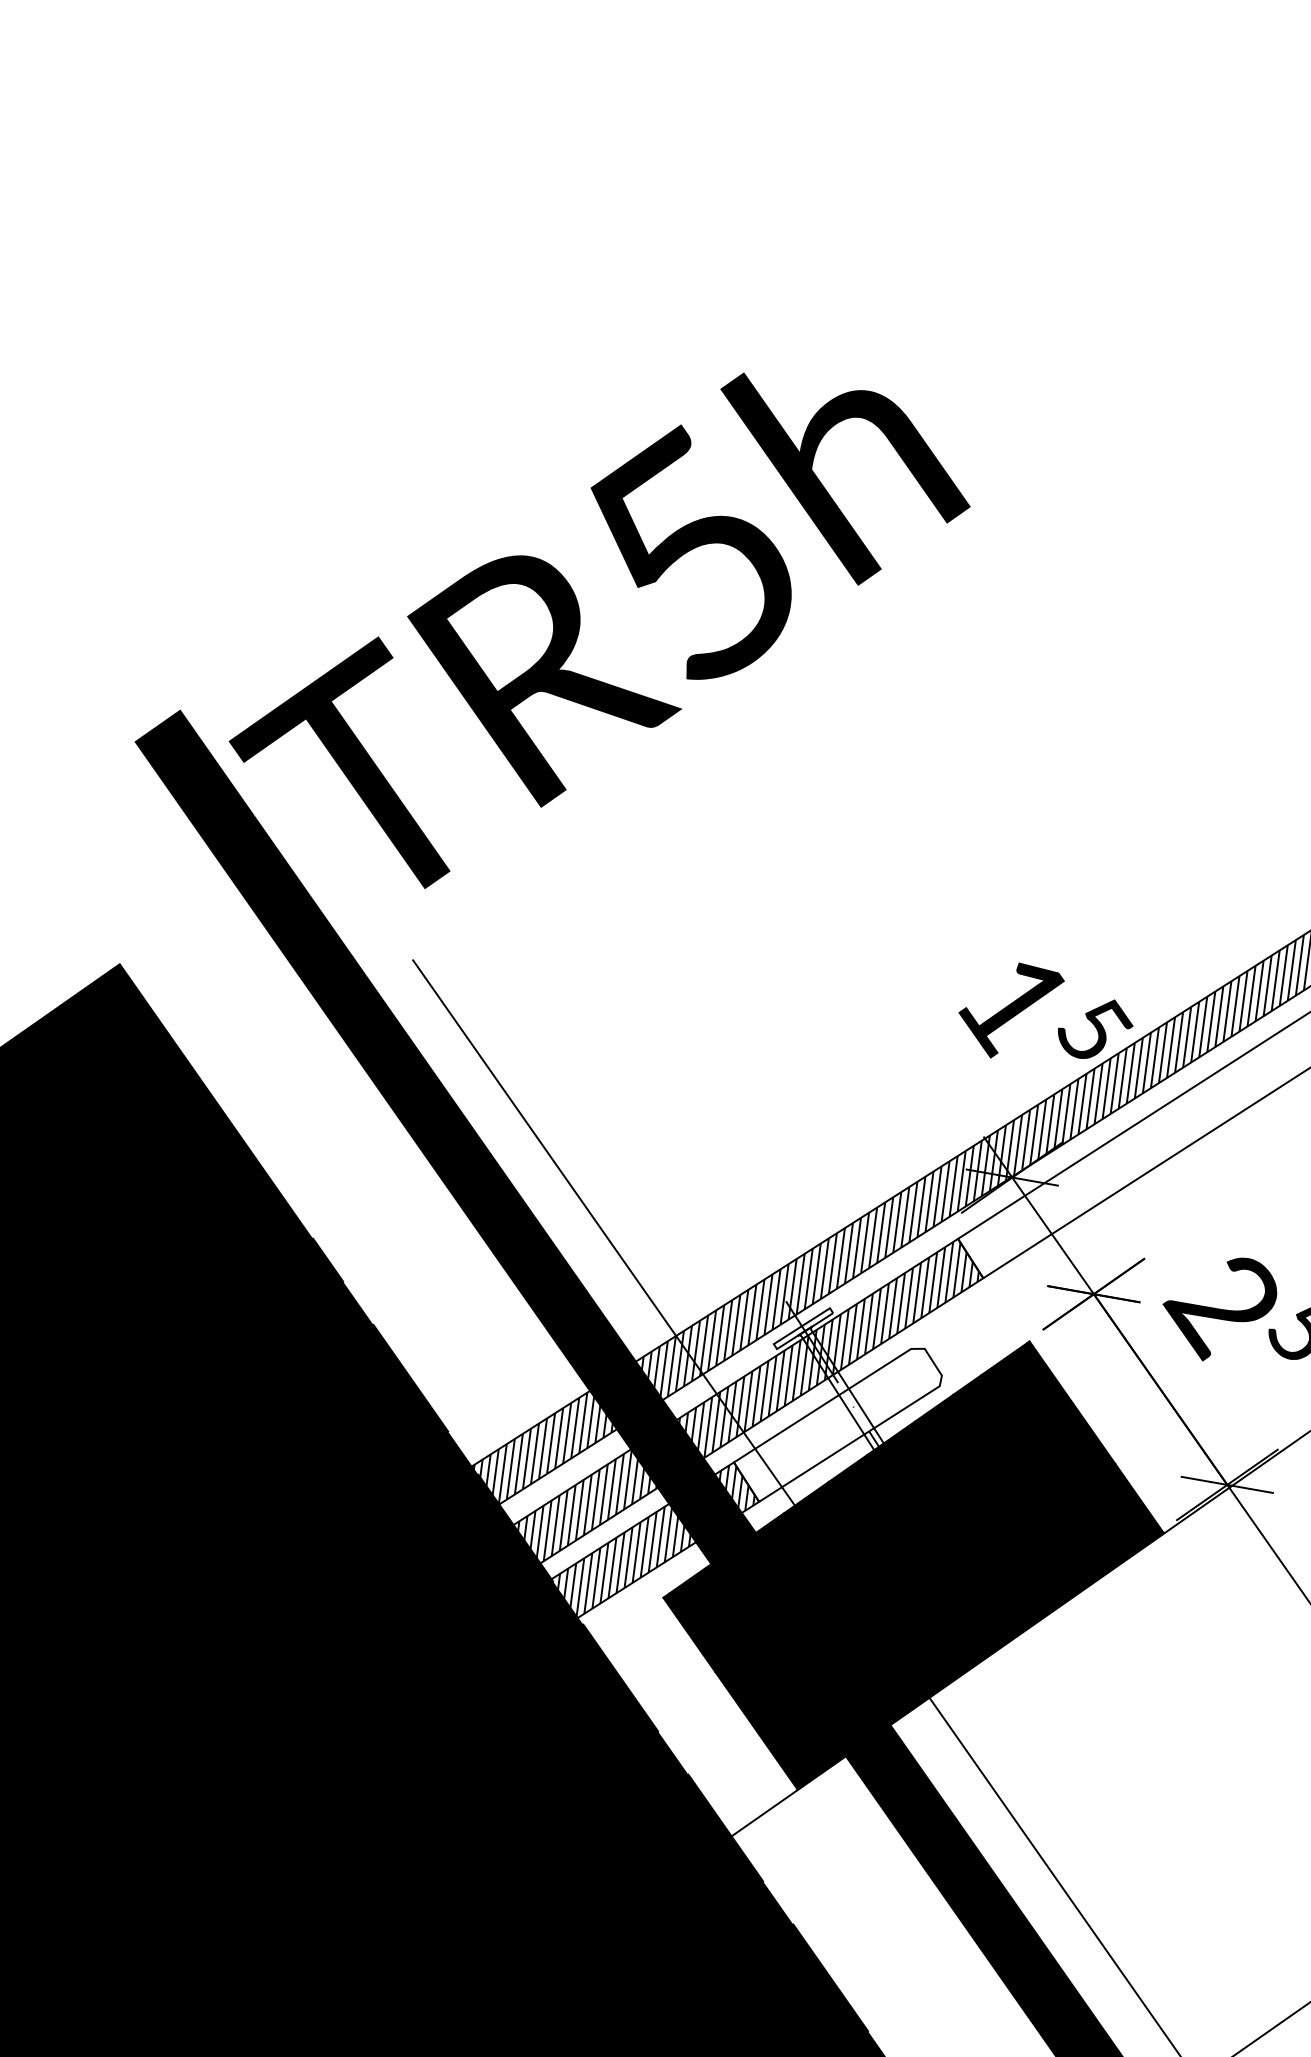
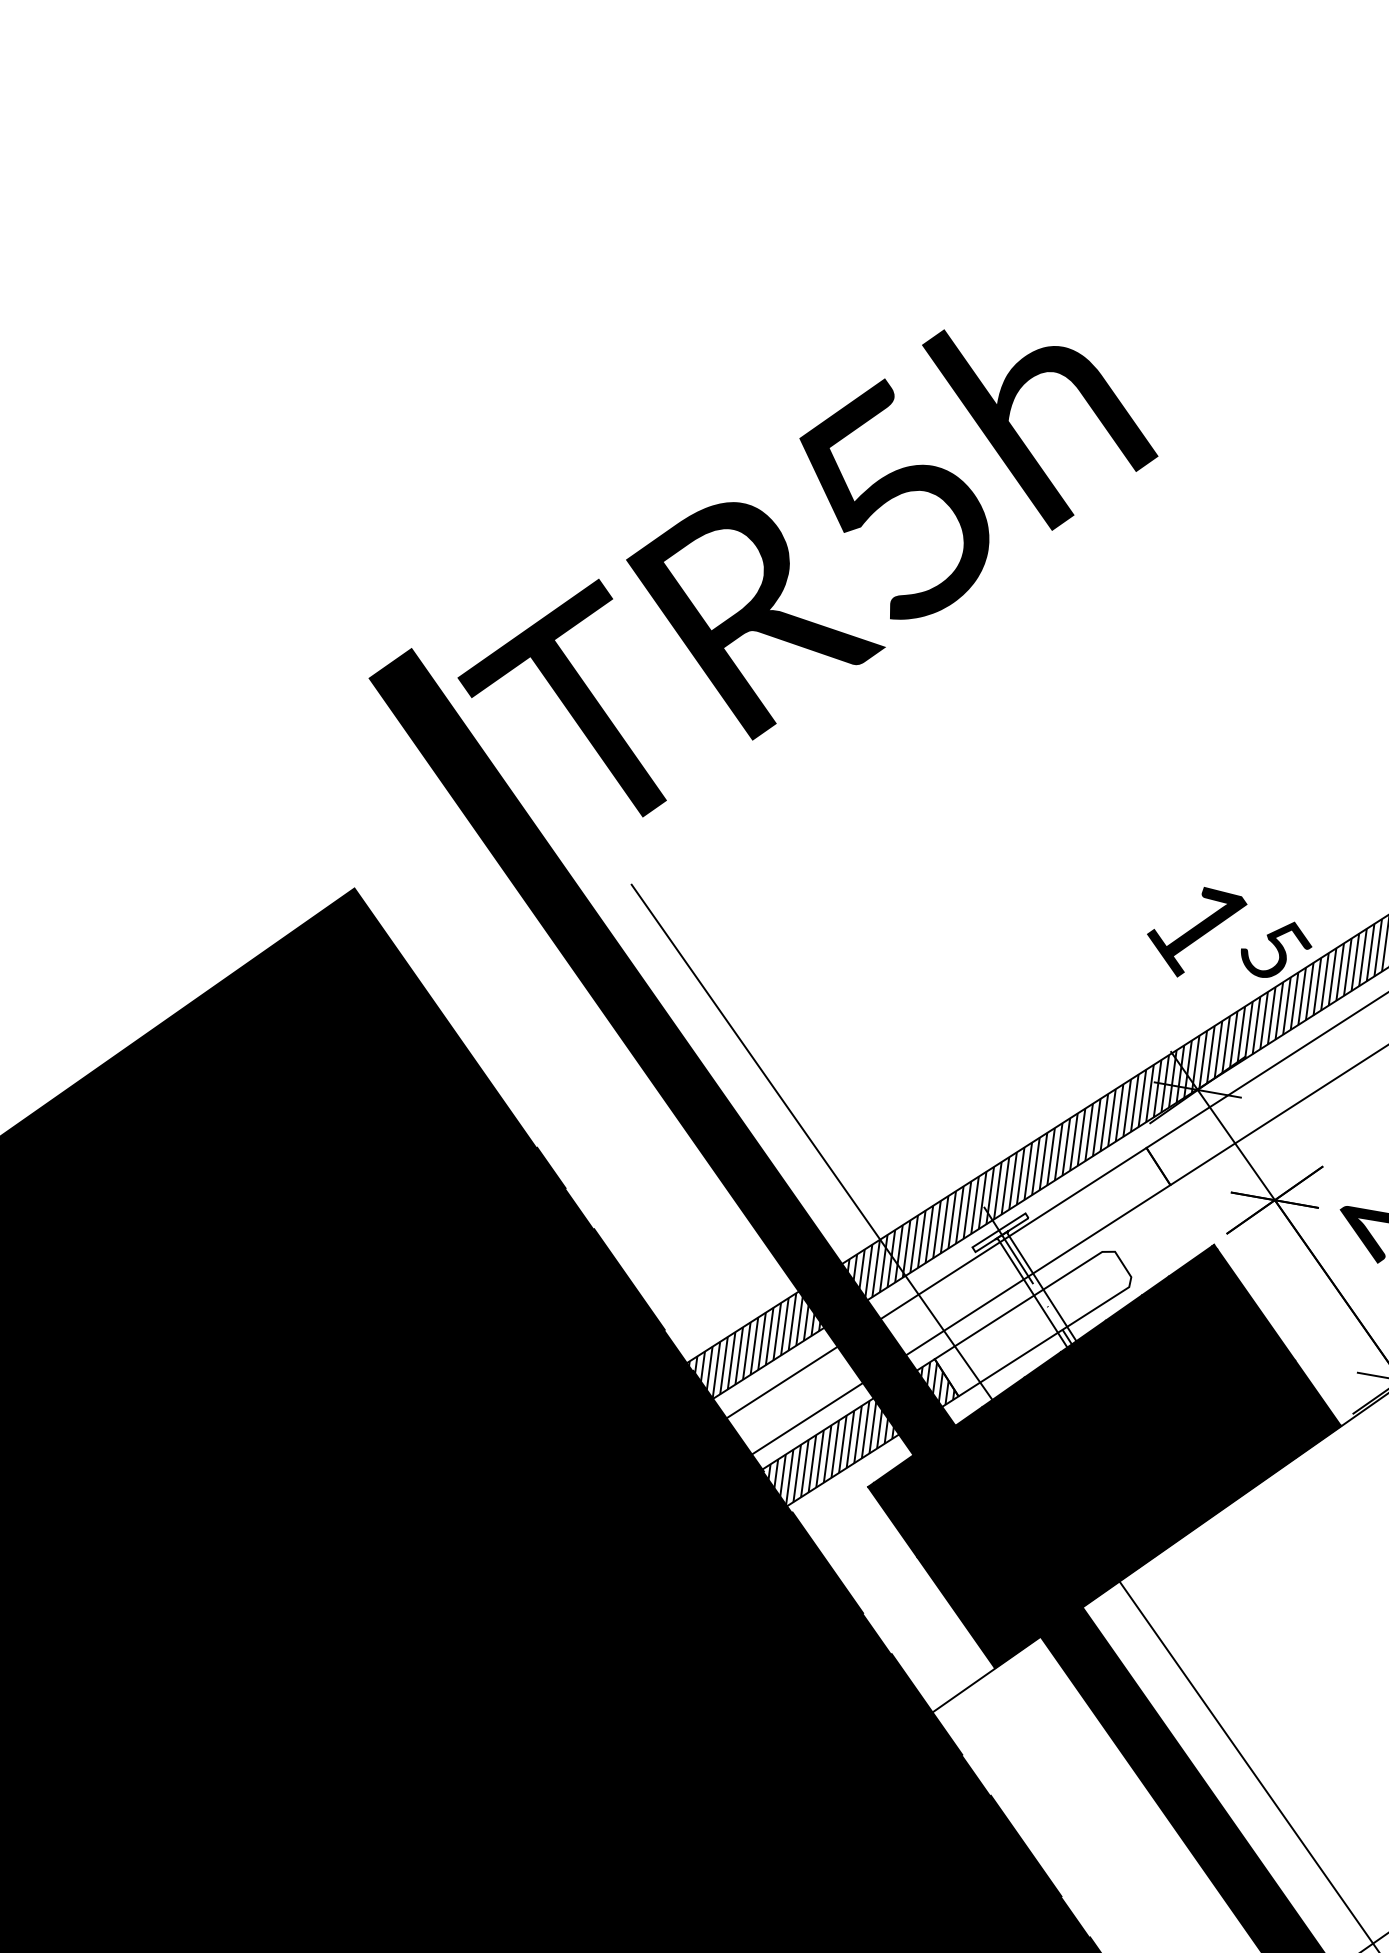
hatch: (683, 1443) -> (887, 1341), removed

